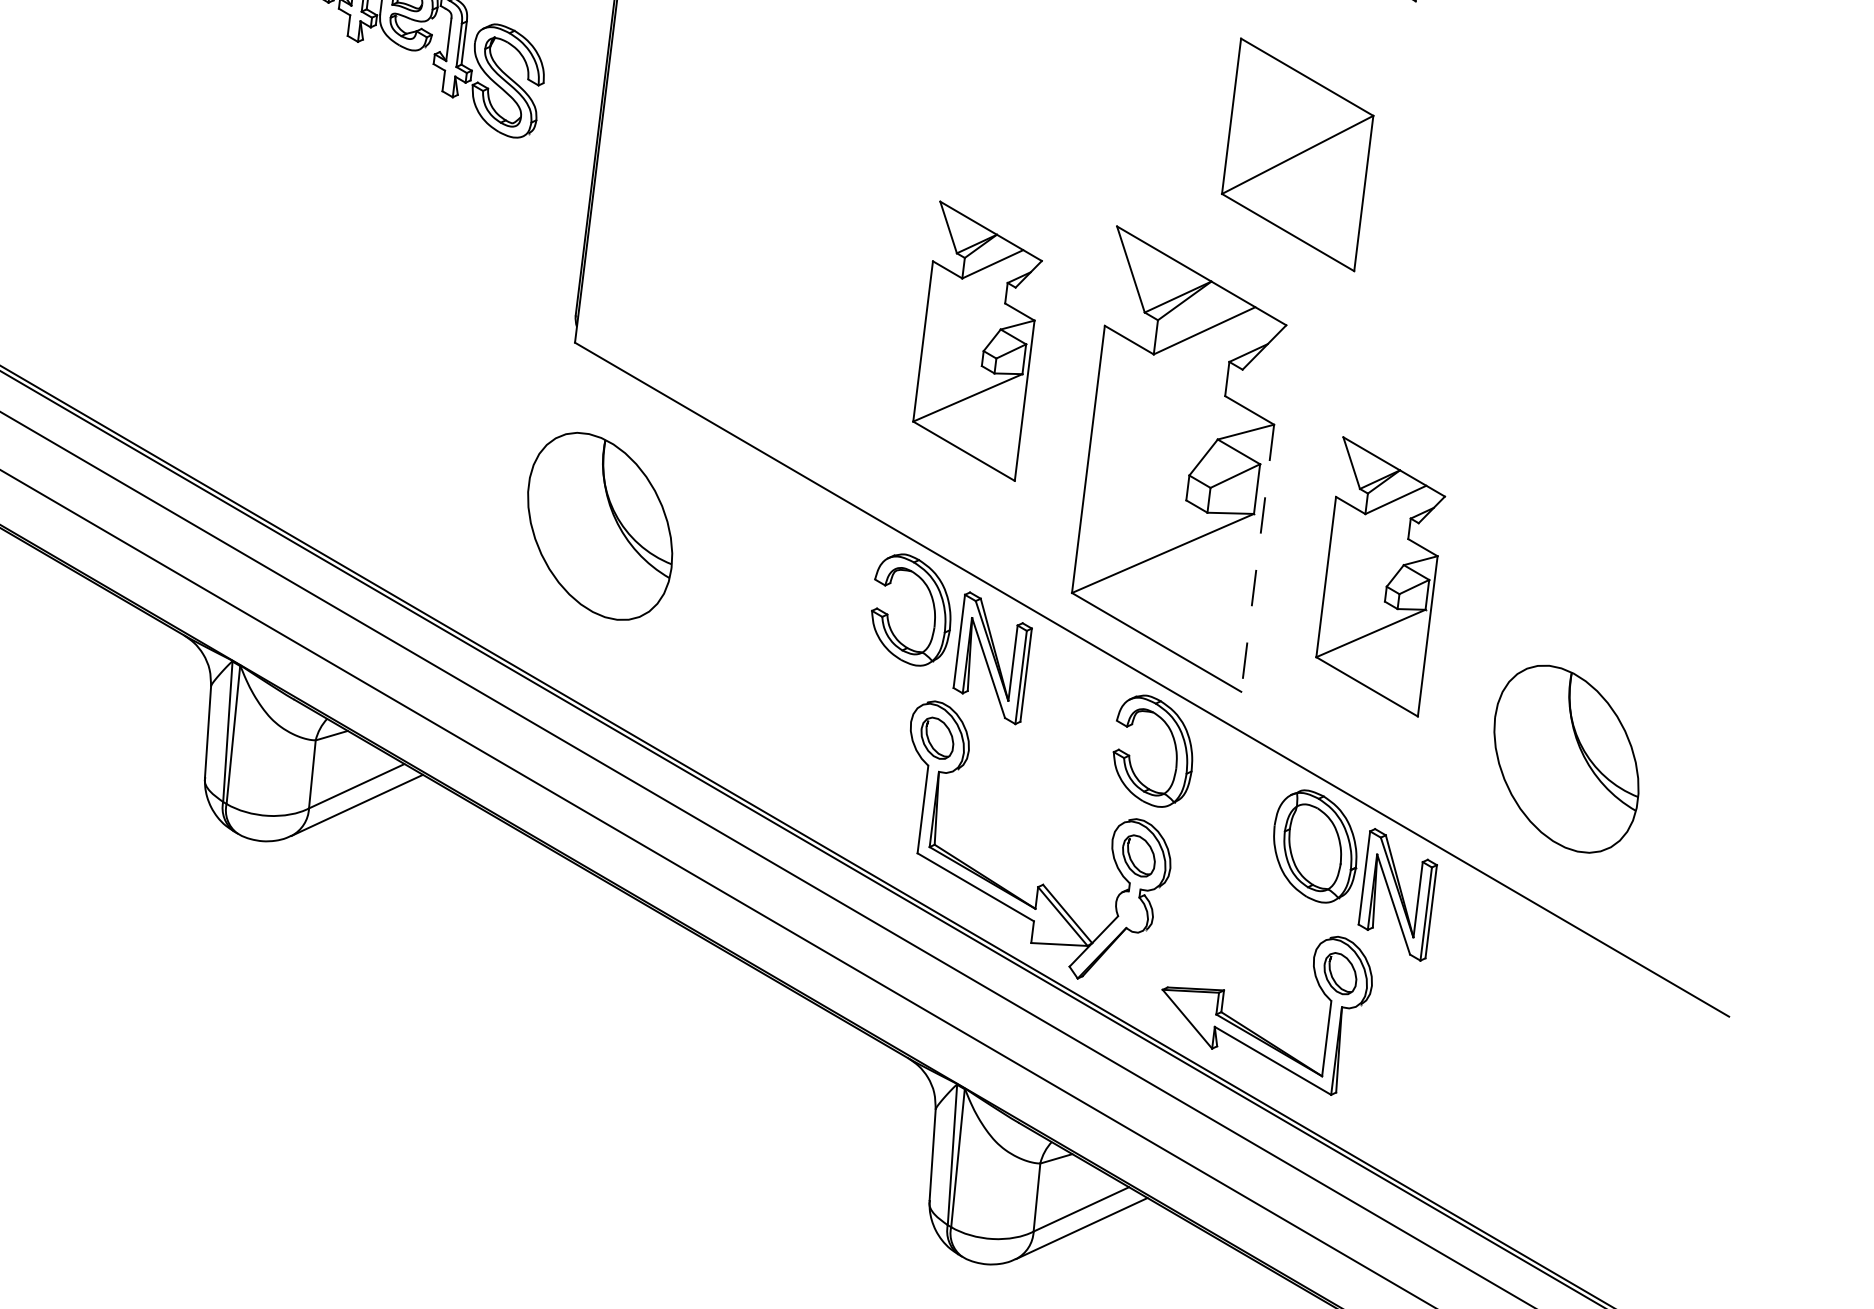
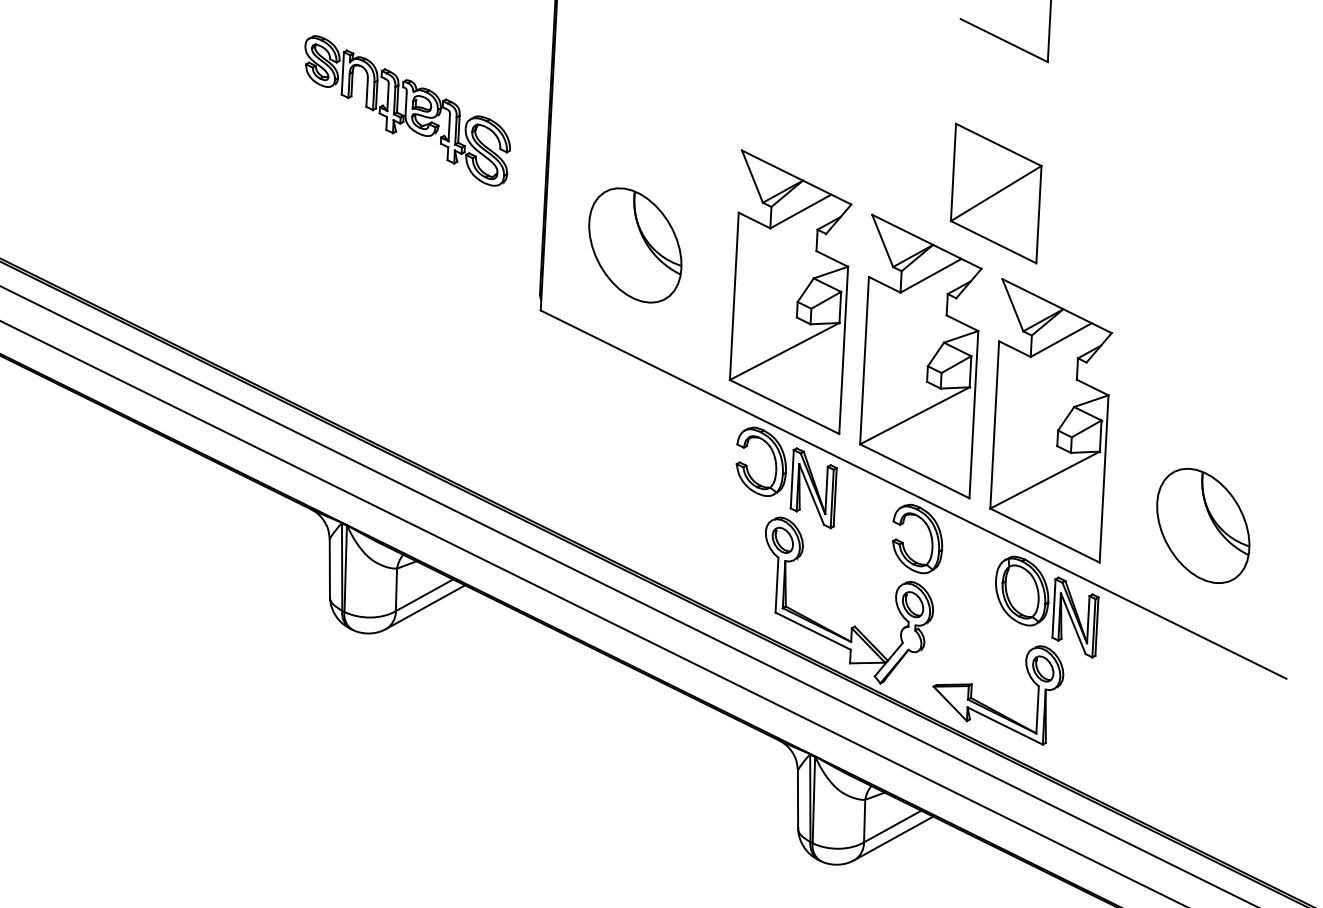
part: (1296, 154) -> (995, 193), moved
part: (977, 340) -> (790, 291), size x1.67
part: (600, 526) -> (635, 245), moved
line: (1257, 557) -> (973, 414), dashed -> solid
part: (1379, 576) -> (1050, 420), size x1.67
part: (1566, 758) -> (1203, 525), moved

